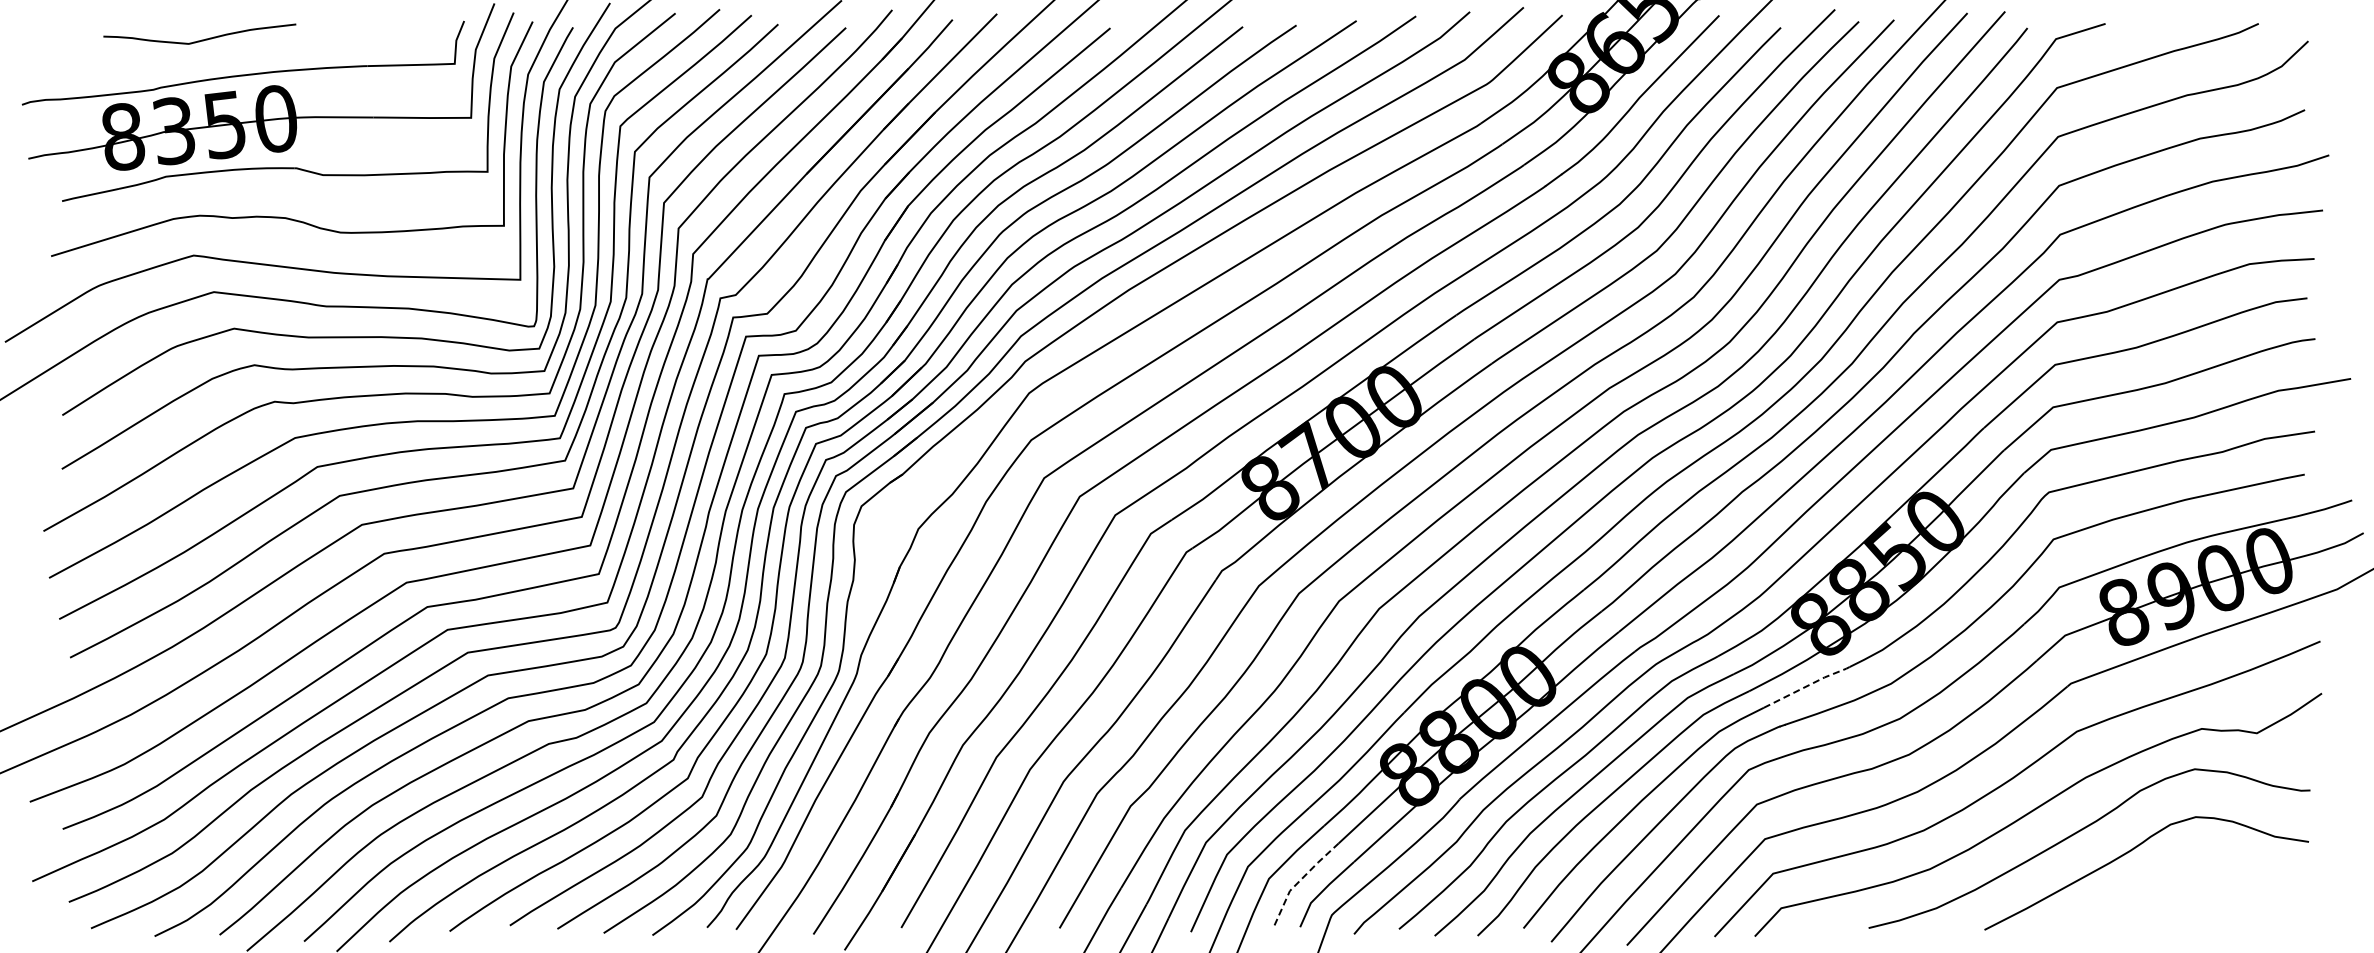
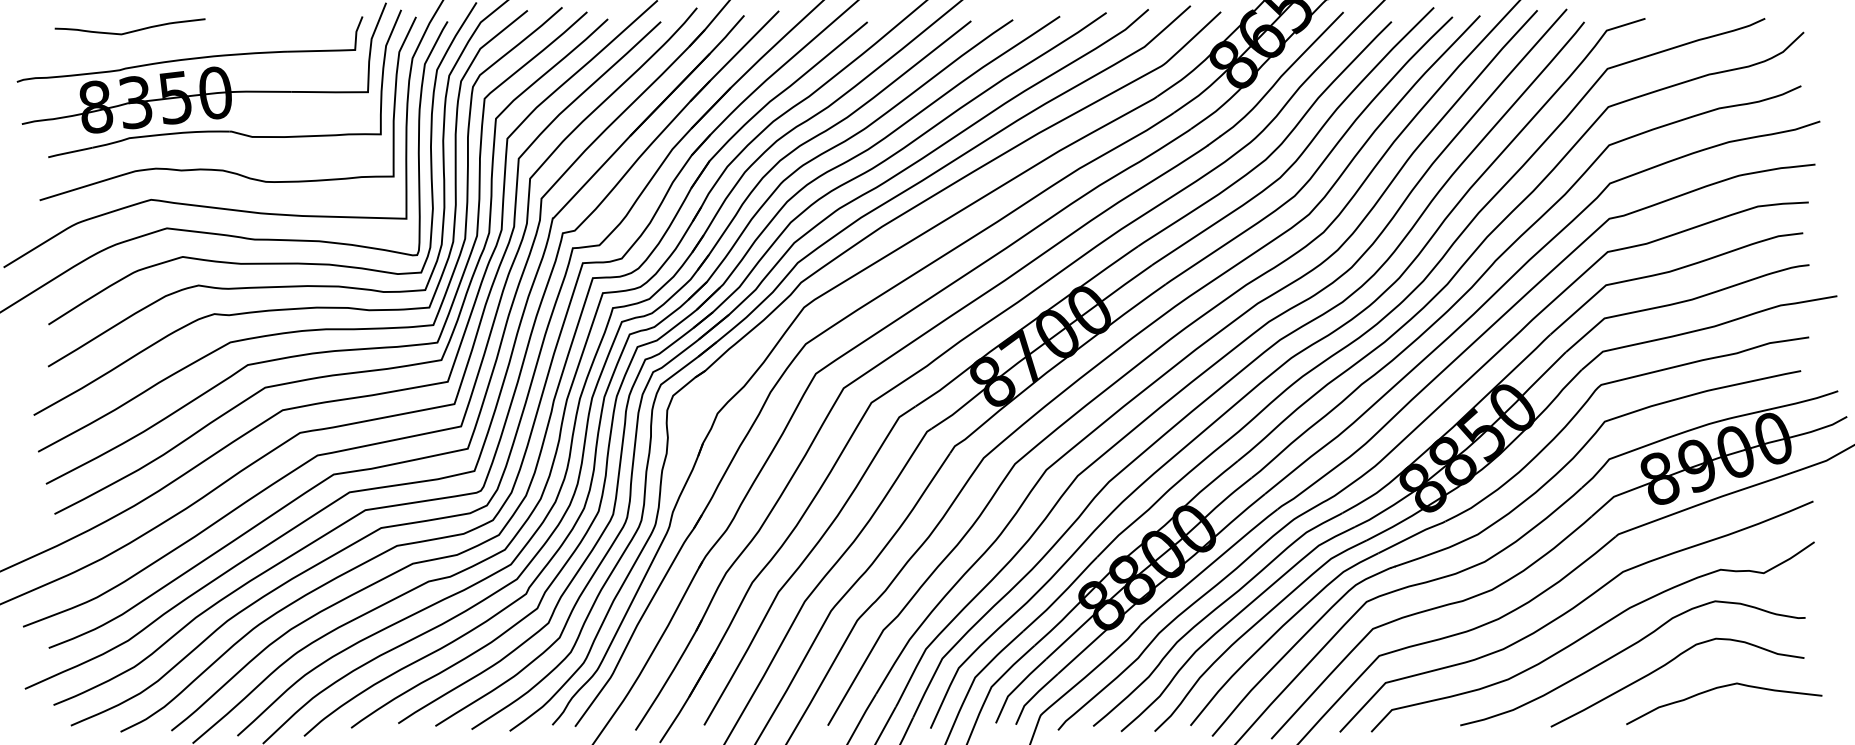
curve: (201, 39) -> (131, 30), moved
line: (1807, 685) -> (1412, 535), dashed -> solid
line: (1301, 879) -> (1016, 687), dashed -> solid
curve: (2200, 880) -> (1719, 688), added

